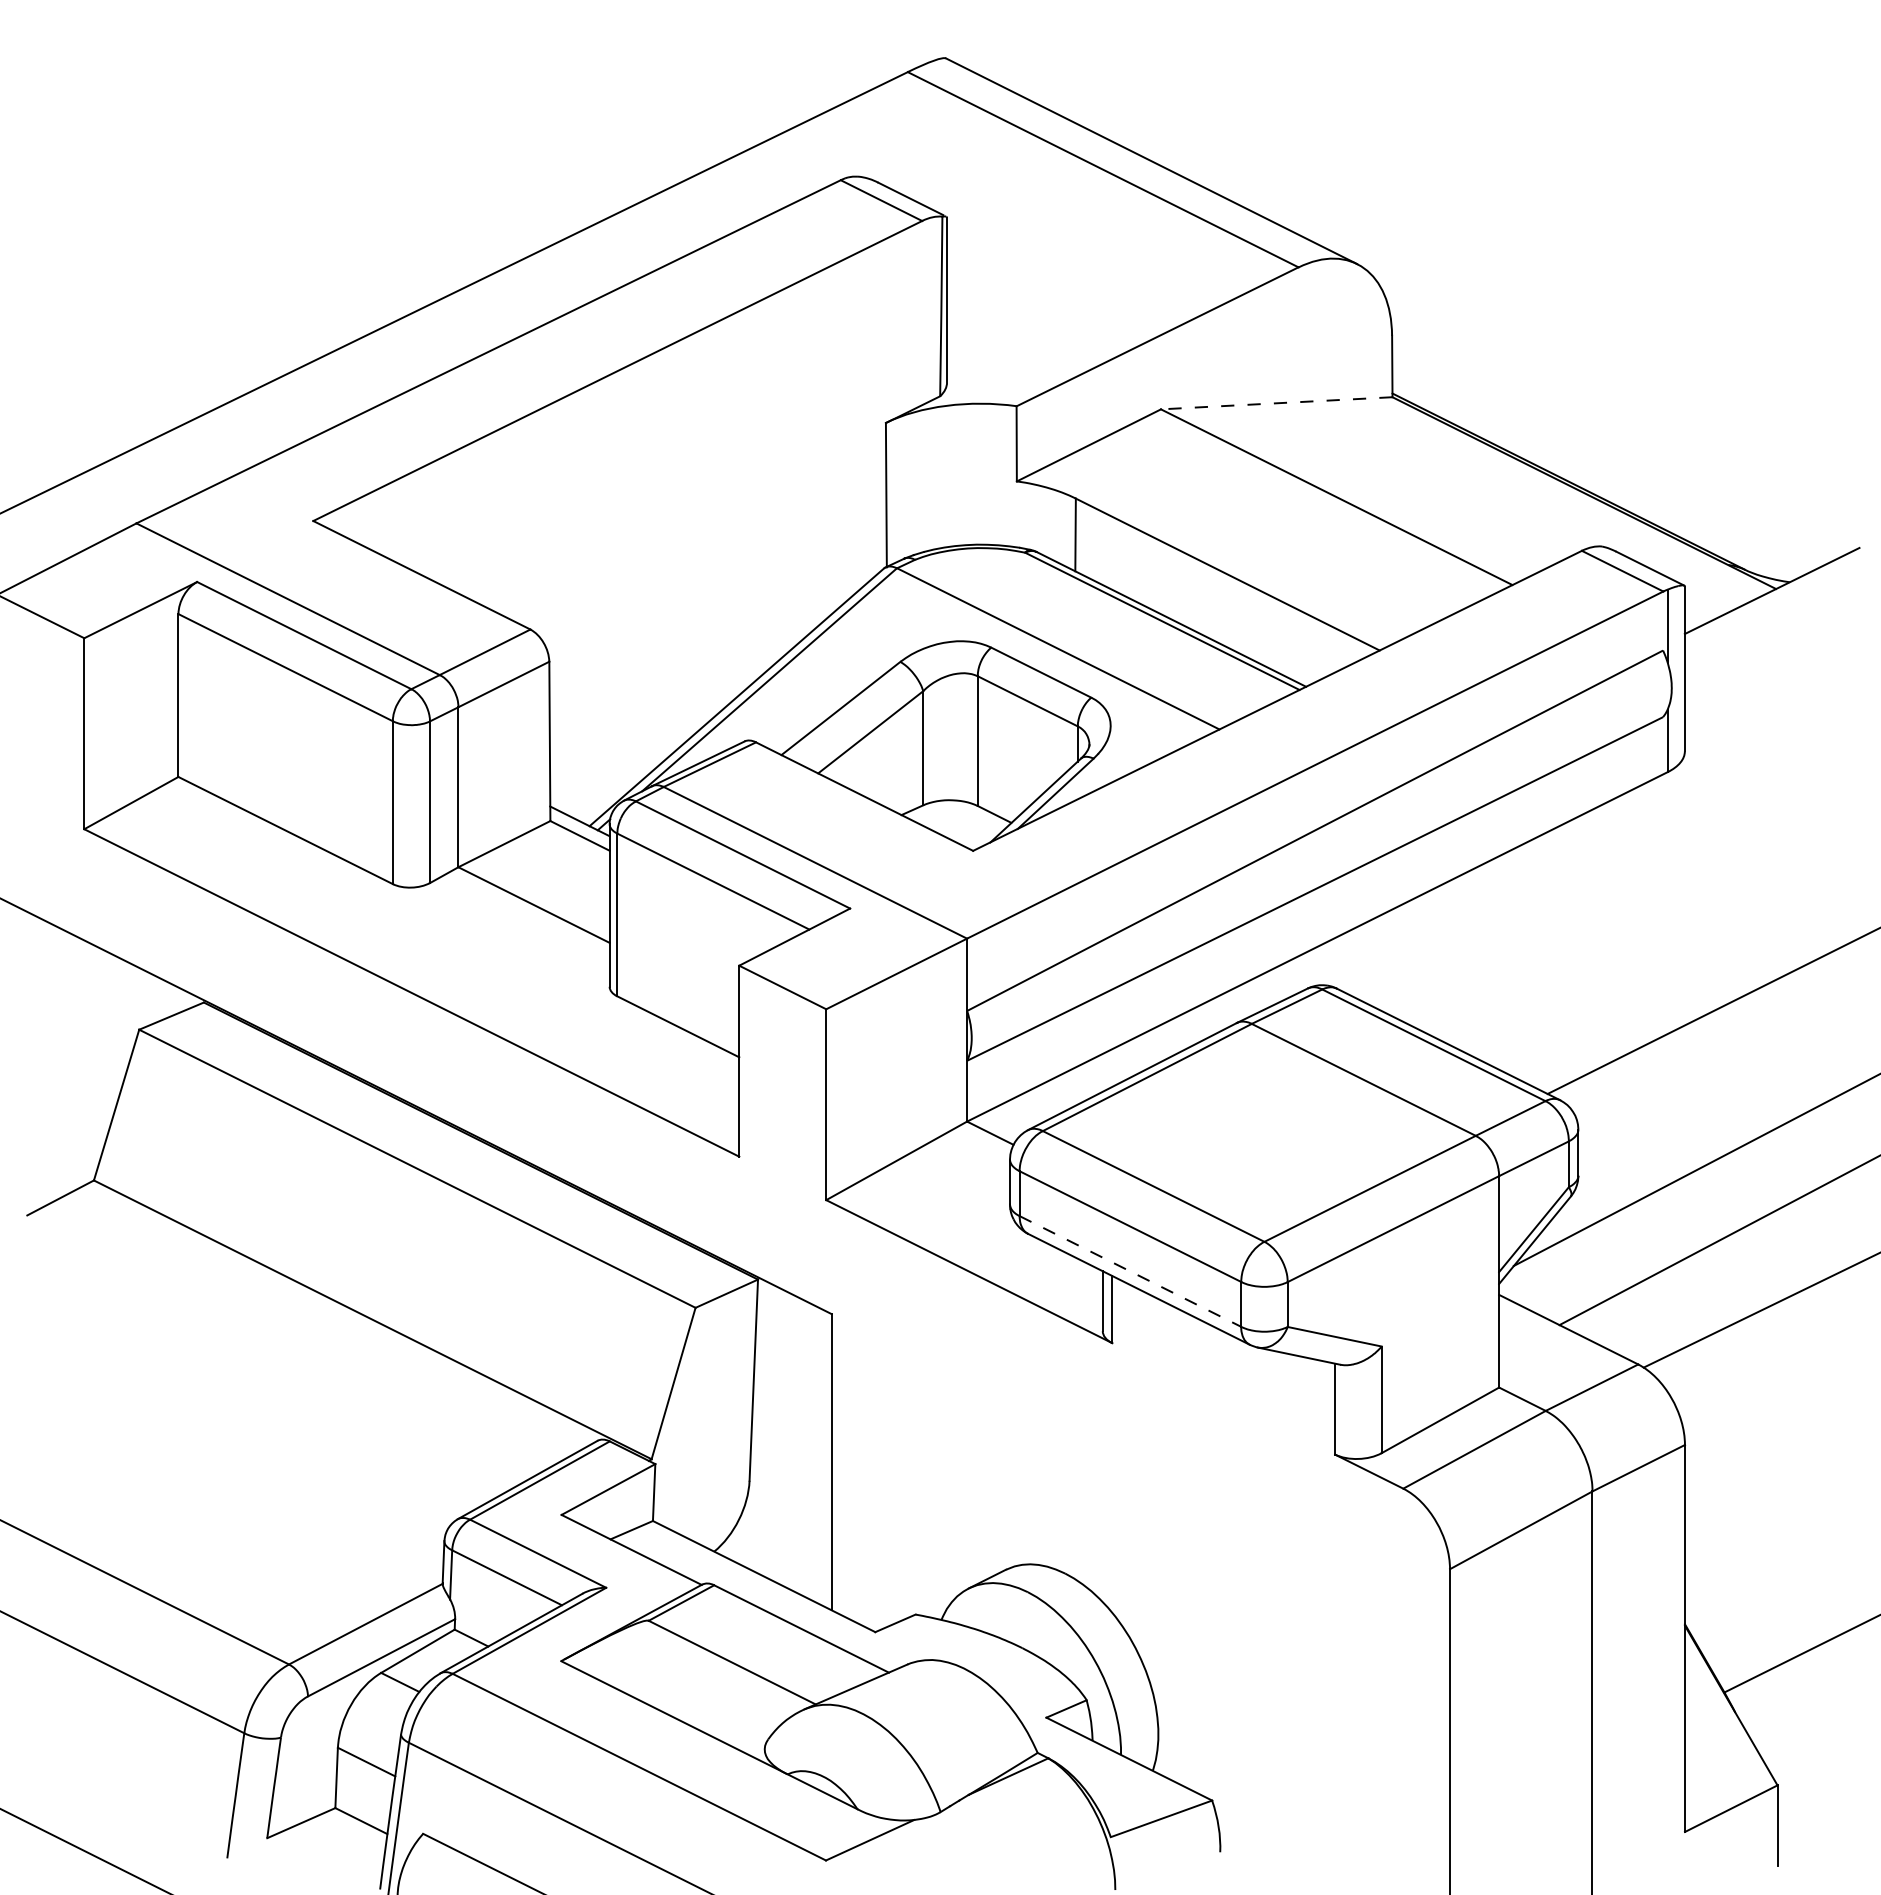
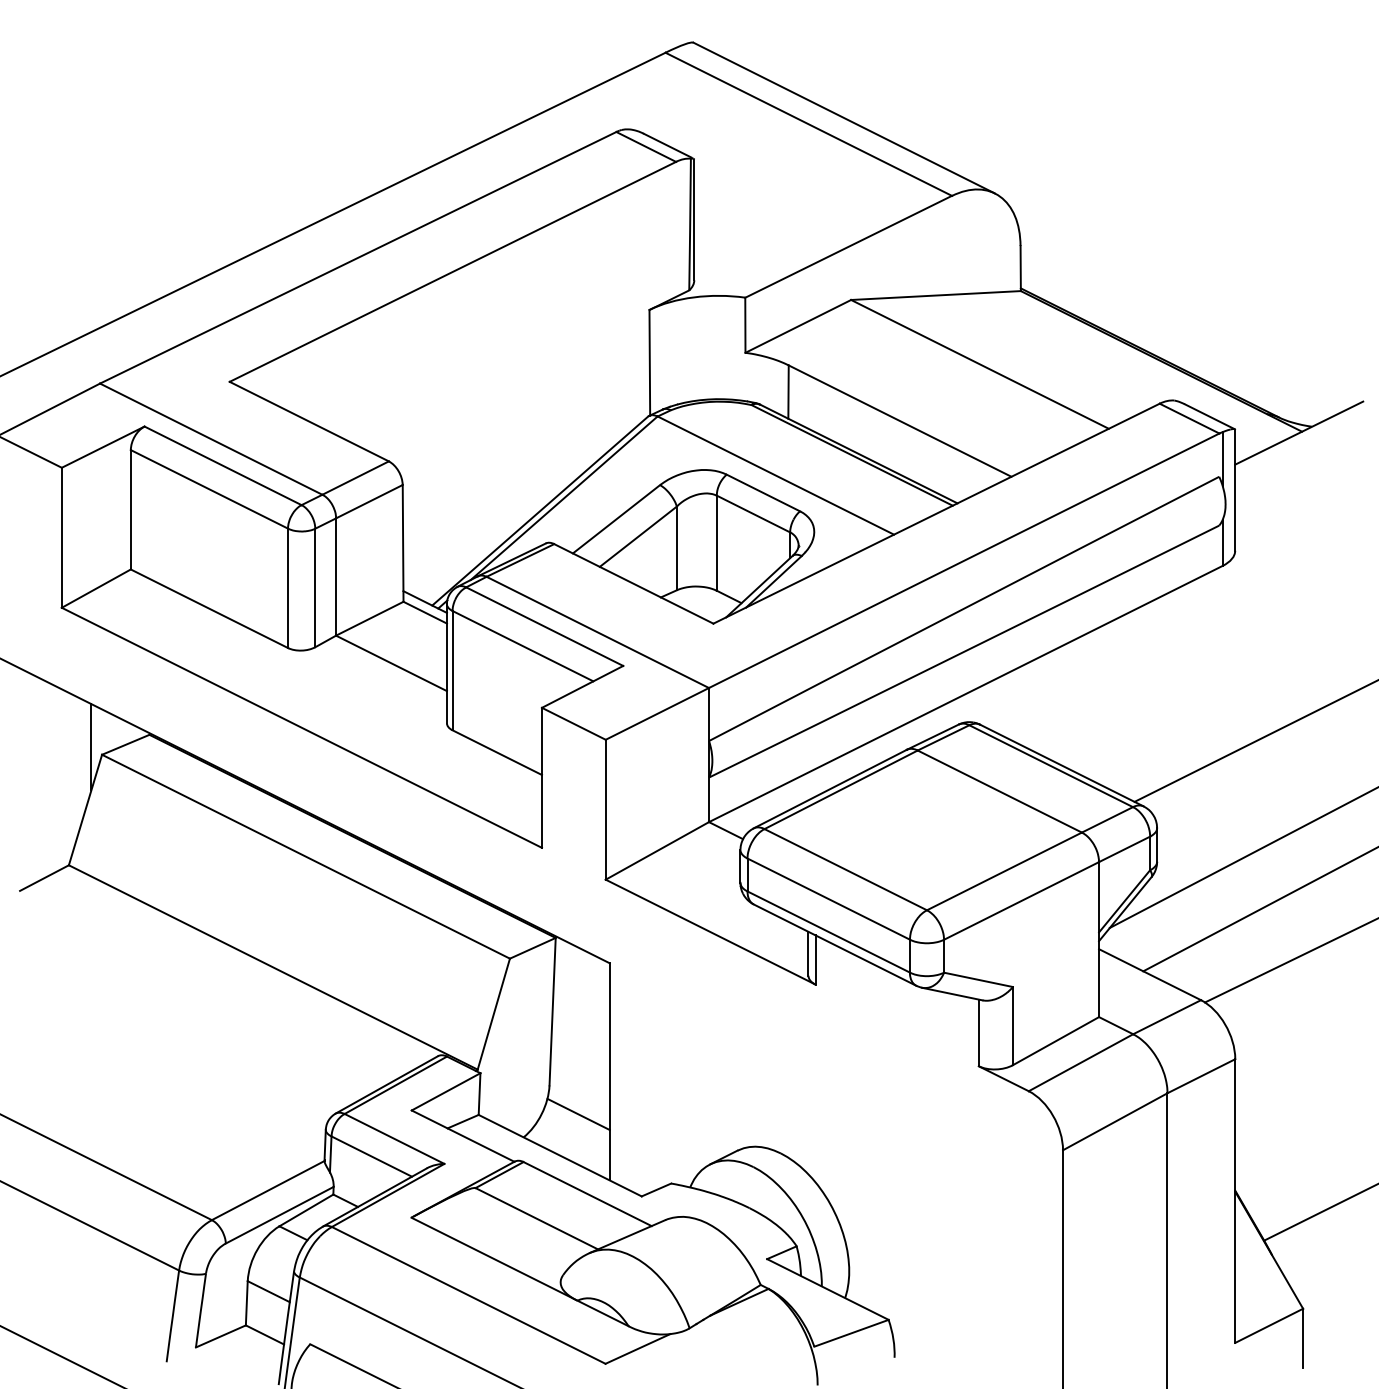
line: (1276, 403) -> (935, 295), dashed -> solid
line: (124, 1019) -> (91, 747), added
line: (1130, 1271) -> (828, 932), dashed -> solid
line: (788, 1520) -> (578, 1114), added

